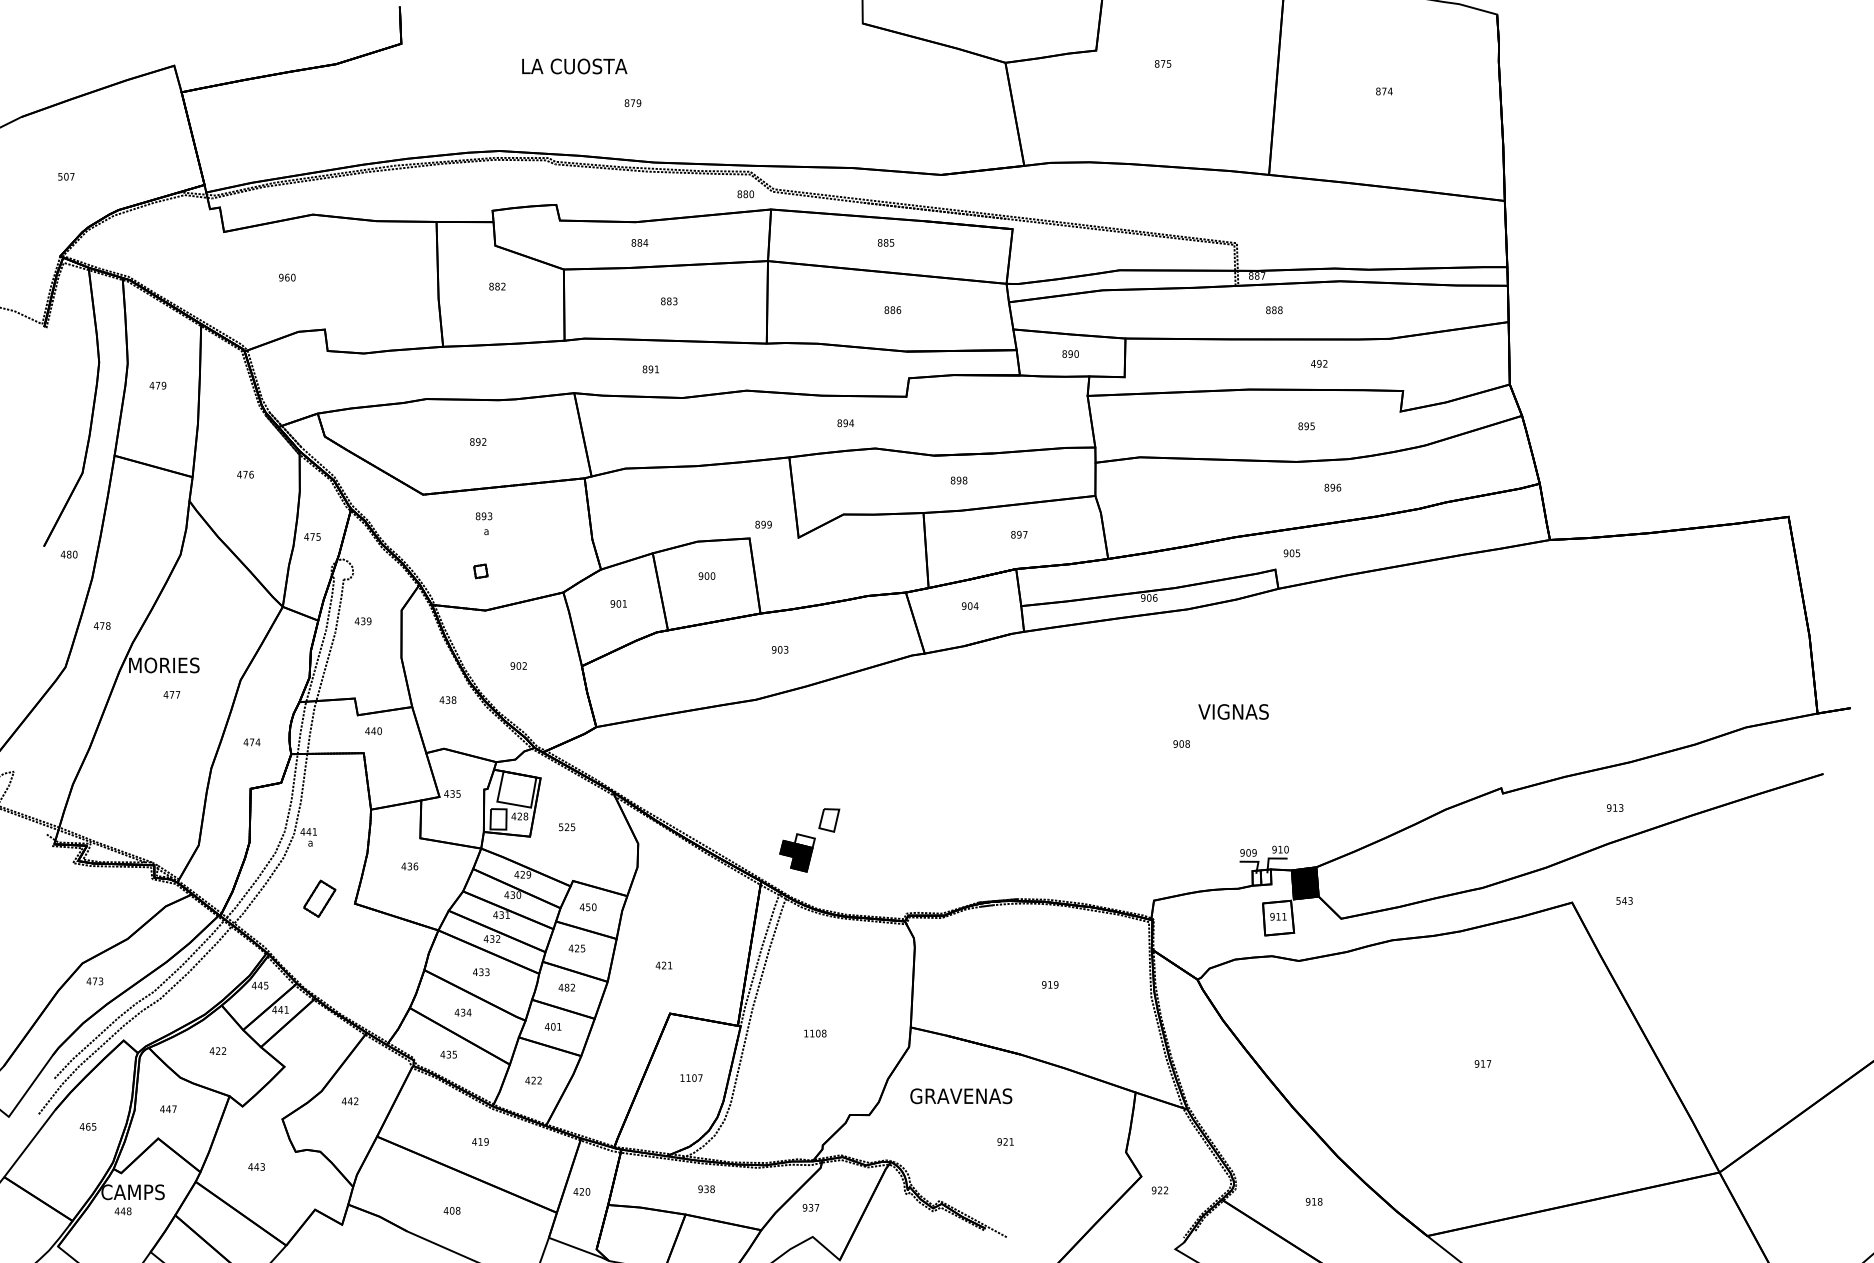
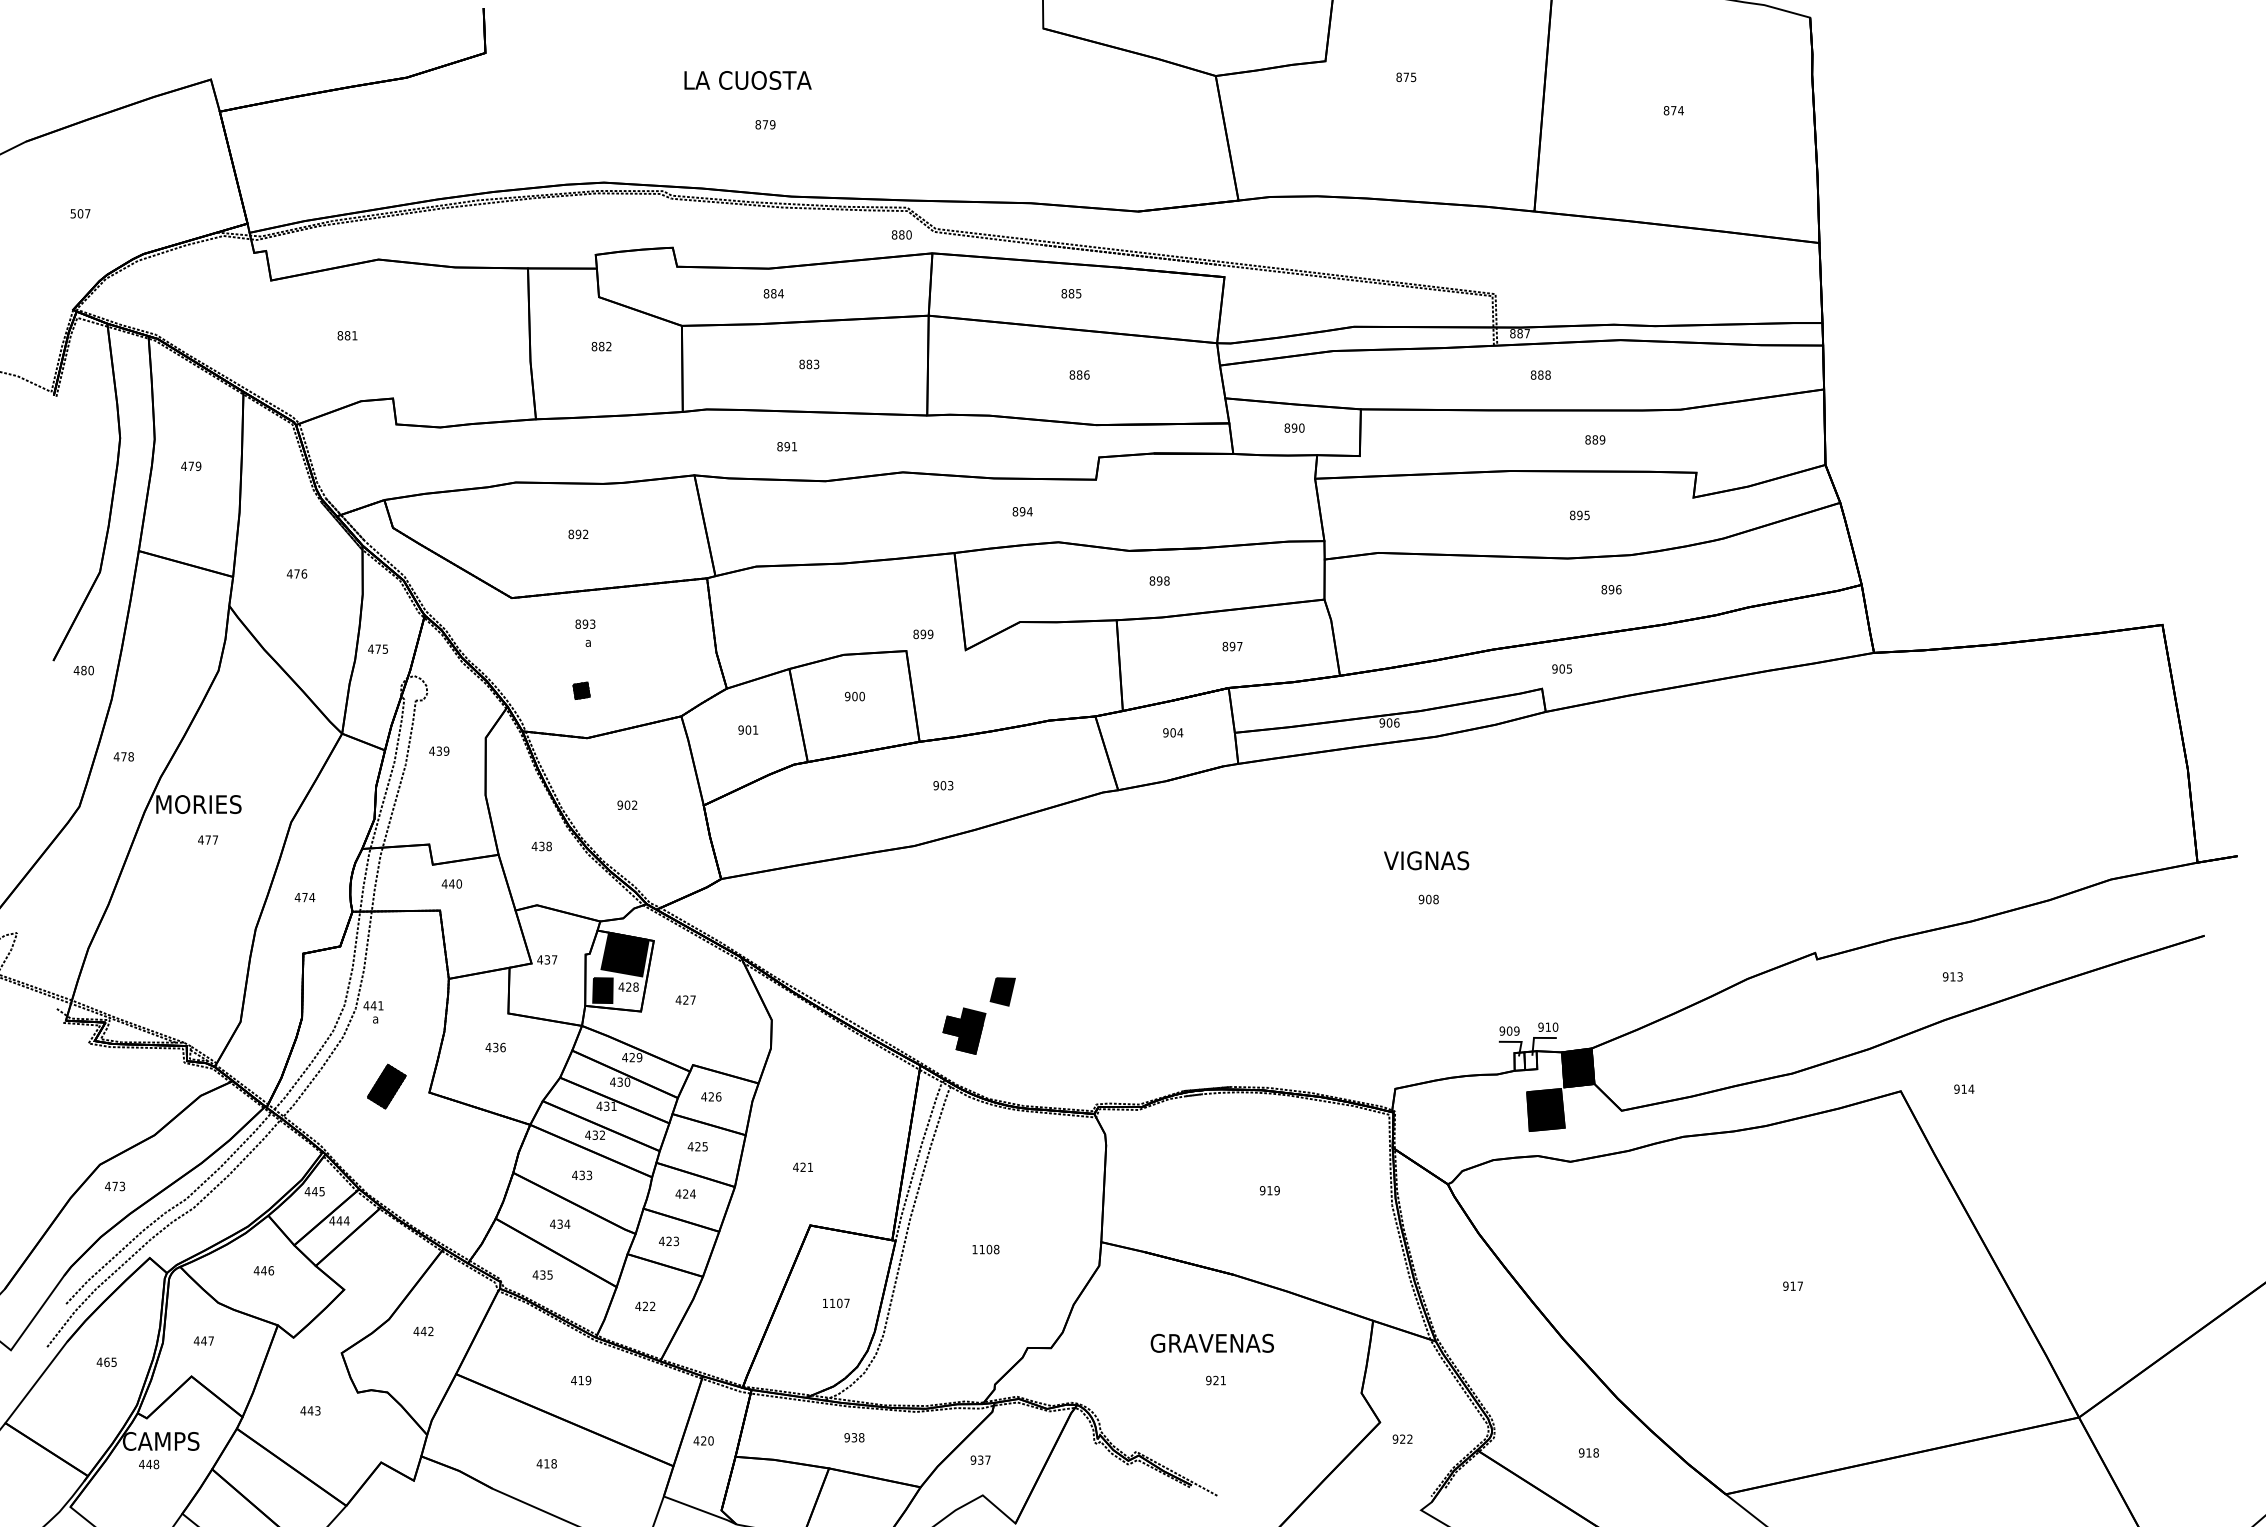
text: (574, 66) -> (747, 80), moved
text: (287, 277) -> (347, 335), 960 -> 881
text: (1319, 363) -> (1595, 439), 492 -> 889
fill: (480, 571) -> (581, 690), added
text: (1233, 711) -> (1426, 860), moved
fill: (516, 789) -> (624, 954), added
text: (458, 793) -> (554, 959), 435 -> 437
fill: (498, 819) -> (602, 990), added
fill: (829, 820) -> (1002, 991), added
text: (566, 826) -> (685, 999), 525 -> 427
fill: (805, 840) -> (973, 1016), added
fill: (319, 898) -> (386, 1086), added
text: (1624, 900) -> (1964, 1088), 543 -> 914
text: (590, 906) -> (714, 1096), 450 -> 426
fill: (1278, 918) -> (1545, 1110), added
text: (570, 987) -> (689, 1193), 482 -> 424
text: (286, 1009) -> (346, 1220), 441 -> 444
text: (556, 1026) -> (672, 1241), 401 -> 423
text: (221, 1050) -> (267, 1270), 422 -> 446
text: (960, 1095) -> (1211, 1342), moved
text: (451, 1210) -> (546, 1463), 408 -> 418

